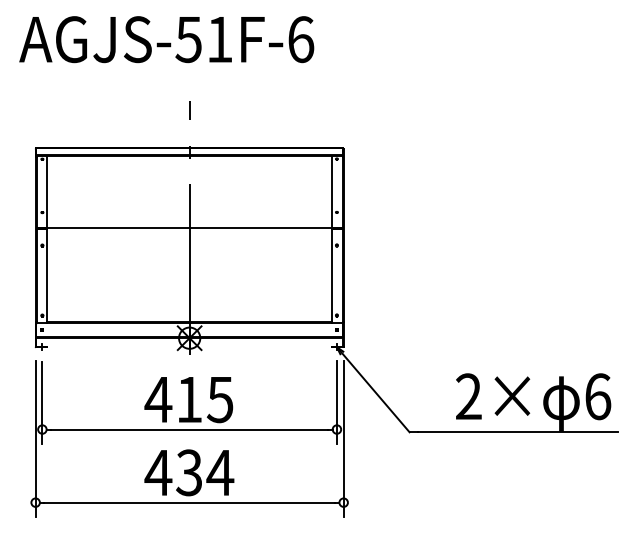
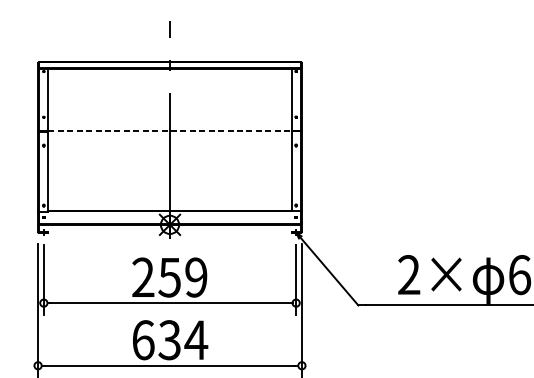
line: (189, 228) -> (169, 130), solid -> dashed
text: (188, 399) -> (169, 277), 415 -> 259
text: (158, 472) -> (143, 339), 434 -> 634

